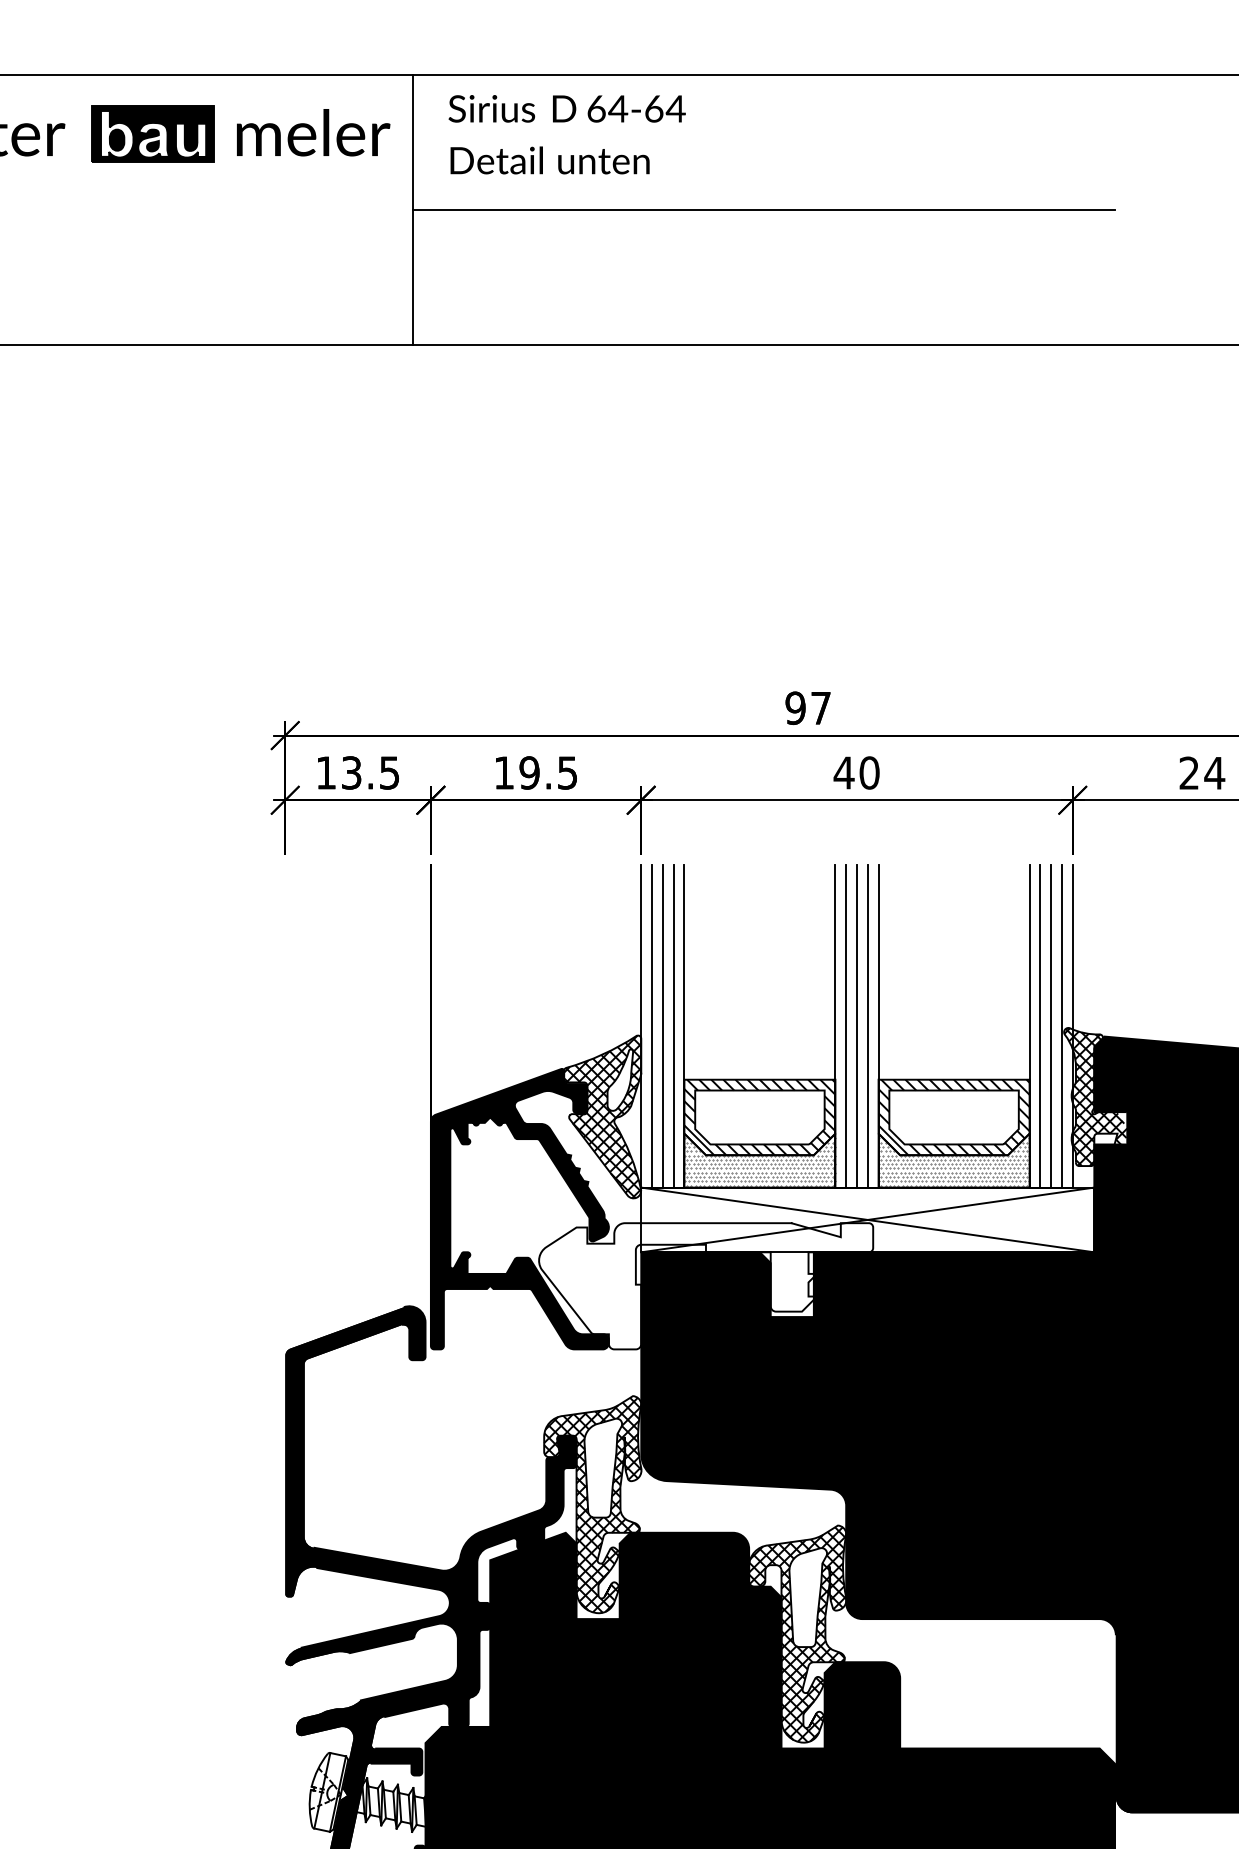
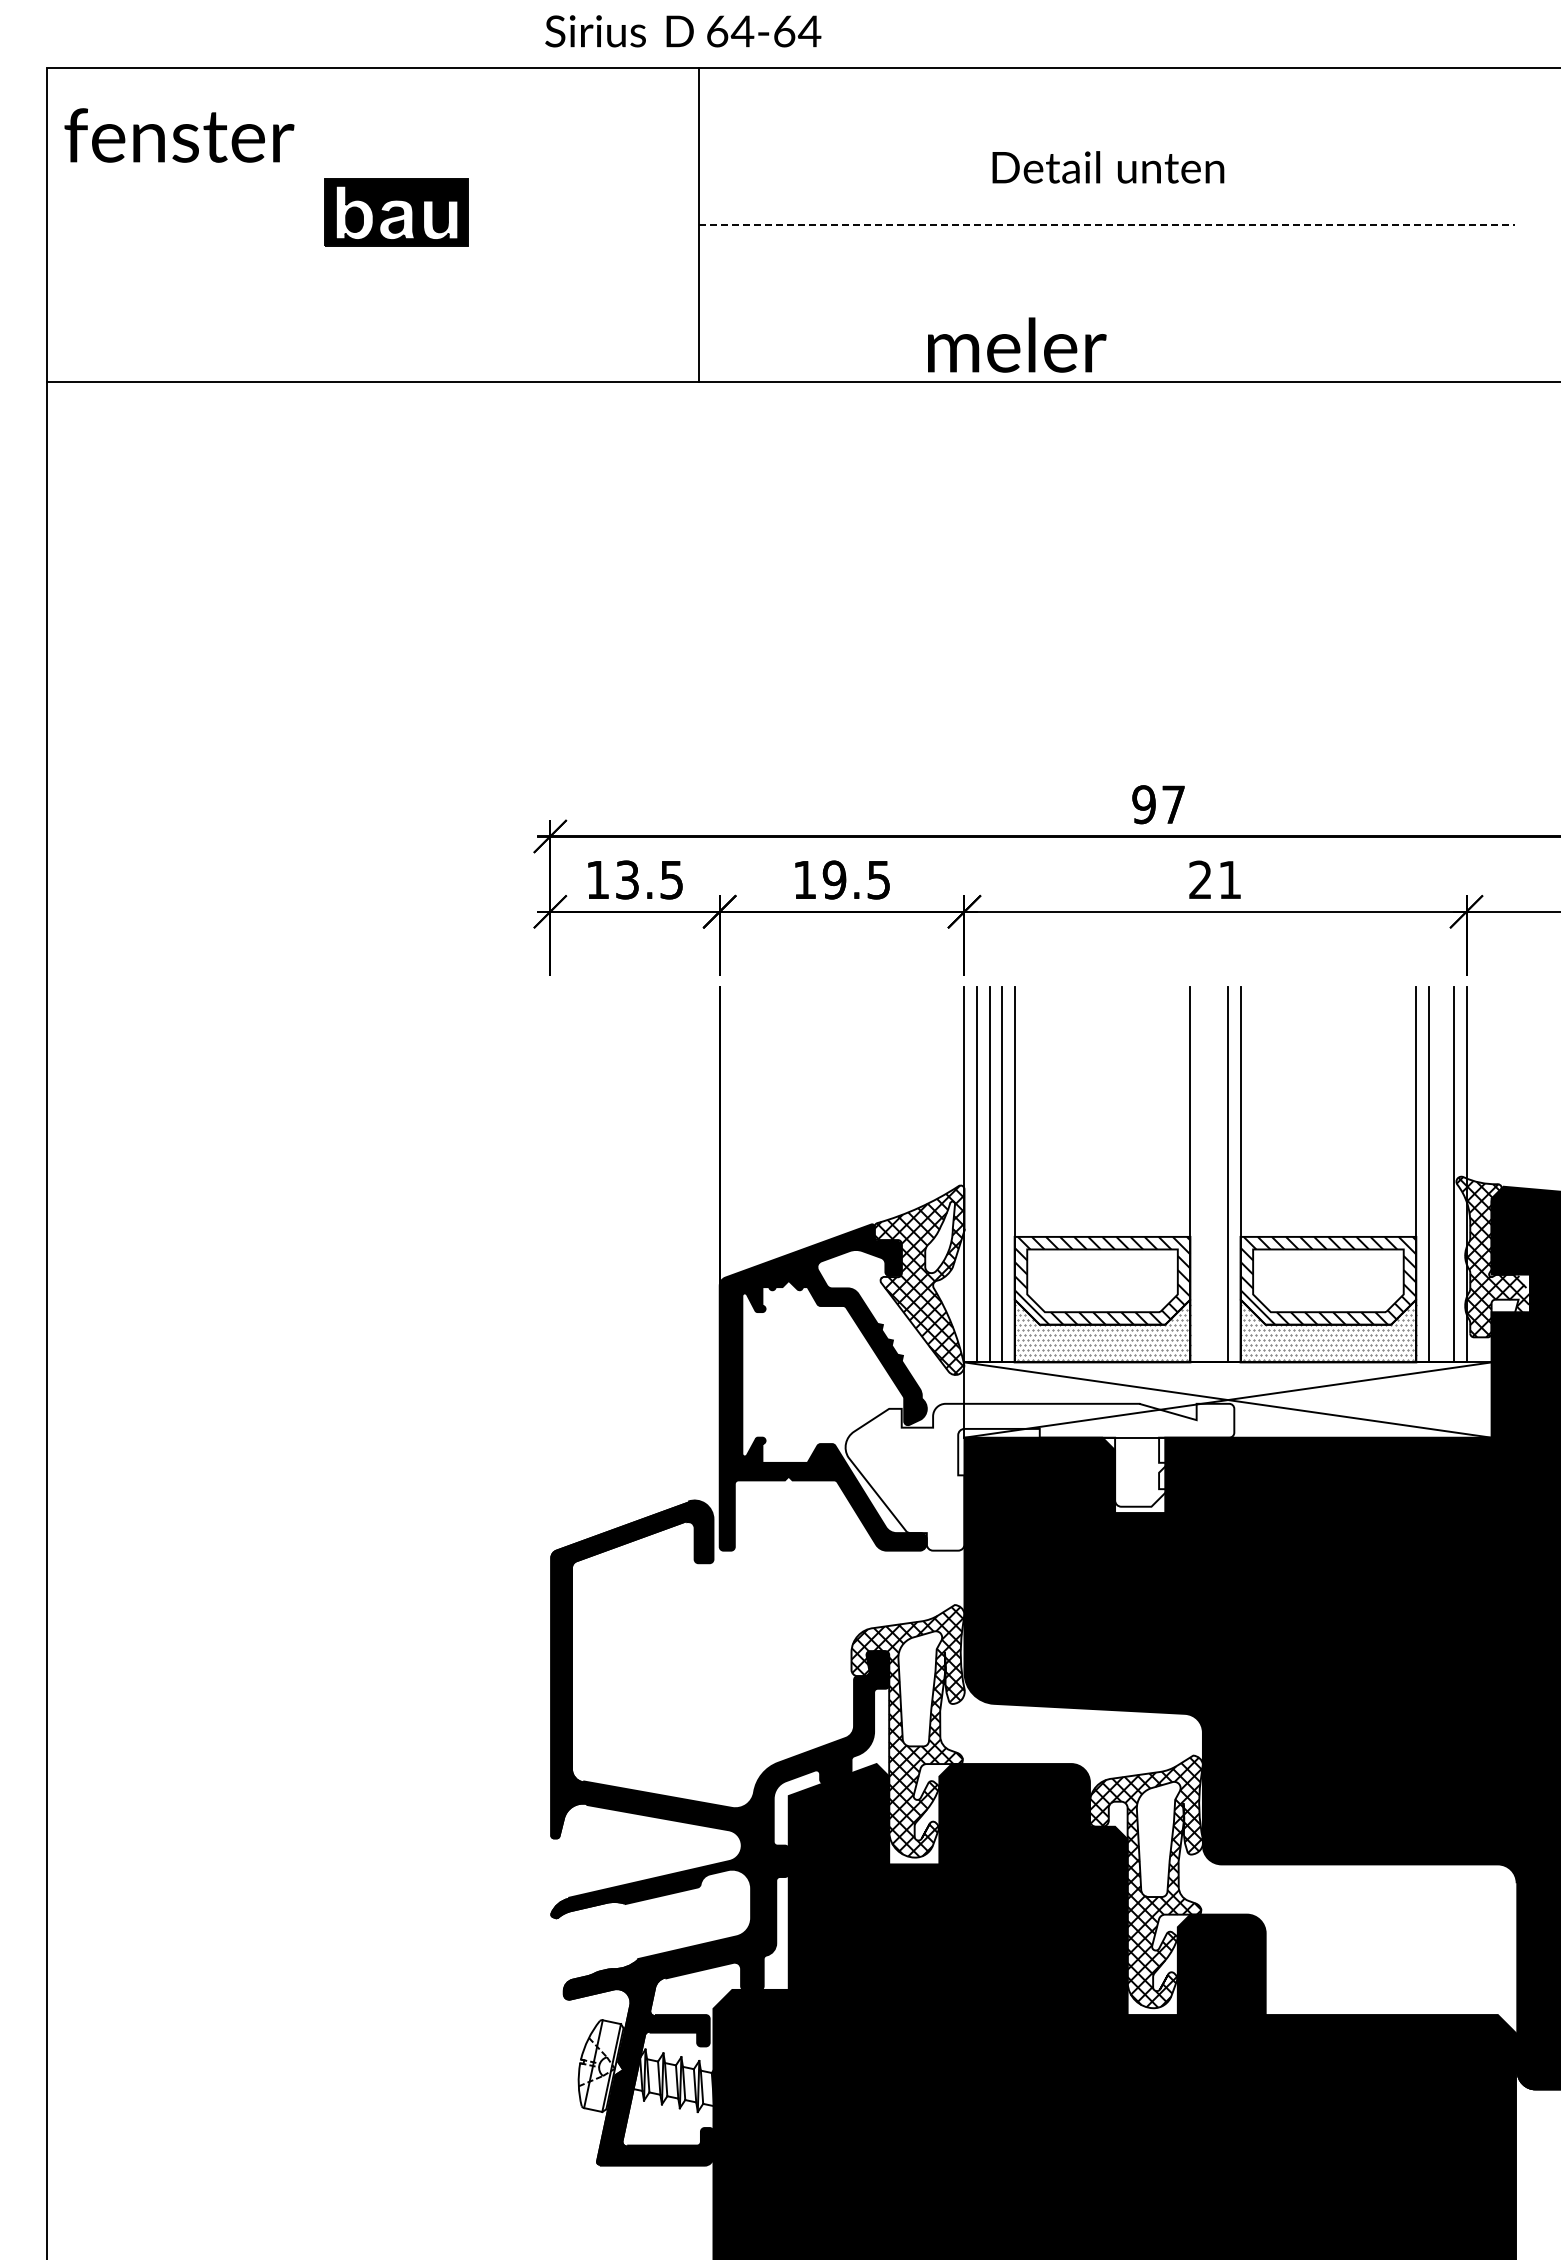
text: (567, 108) -> (683, 31), moved
text: (313, 132) -> (1017, 344), moved
part: (153, 133) -> (396, 212), moved
text: (550, 160) -> (1108, 167), moved
line: (764, 209) -> (1107, 224), solid -> dashed
text: (856, 772) -> (1214, 879), 40 -> 21
line: (845, 1026) -> (1202, 1174), removed
line: (857, 1026) -> (1215, 1174), removed
line: (1051, 1026) -> (1441, 1174), removed

